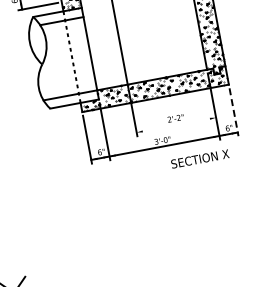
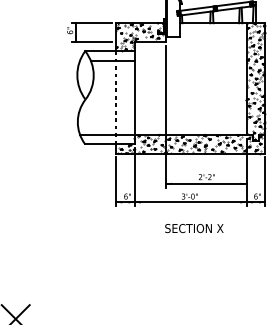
line: (234, 112) -> (265, 182), dashed -> solid
line: (175, 124) -> (205, 183), added
text: (200, 158) -> (194, 228), moved

